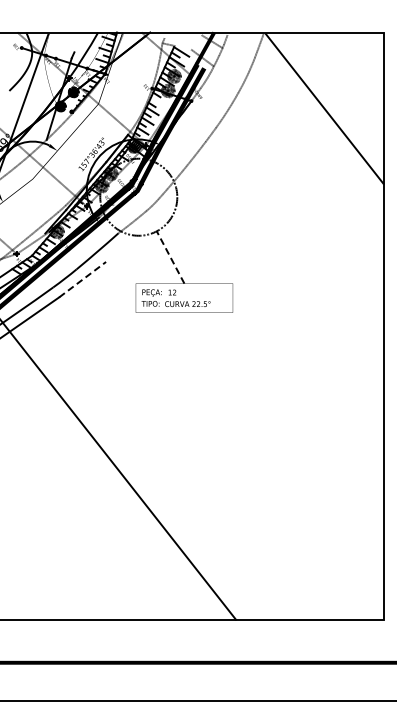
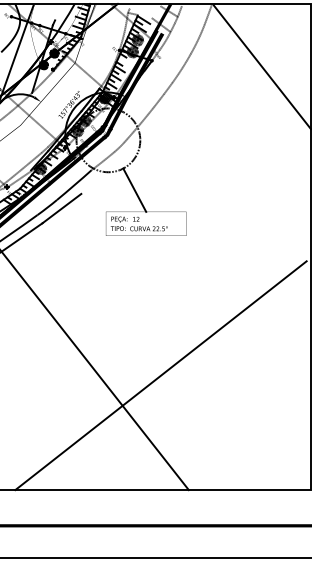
line: (170, 257) -> (134, 190), dashed -> solid
line: (83, 279) -> (62, 208), dashed -> solid
line: (202, 481) -> (161, 375), added

